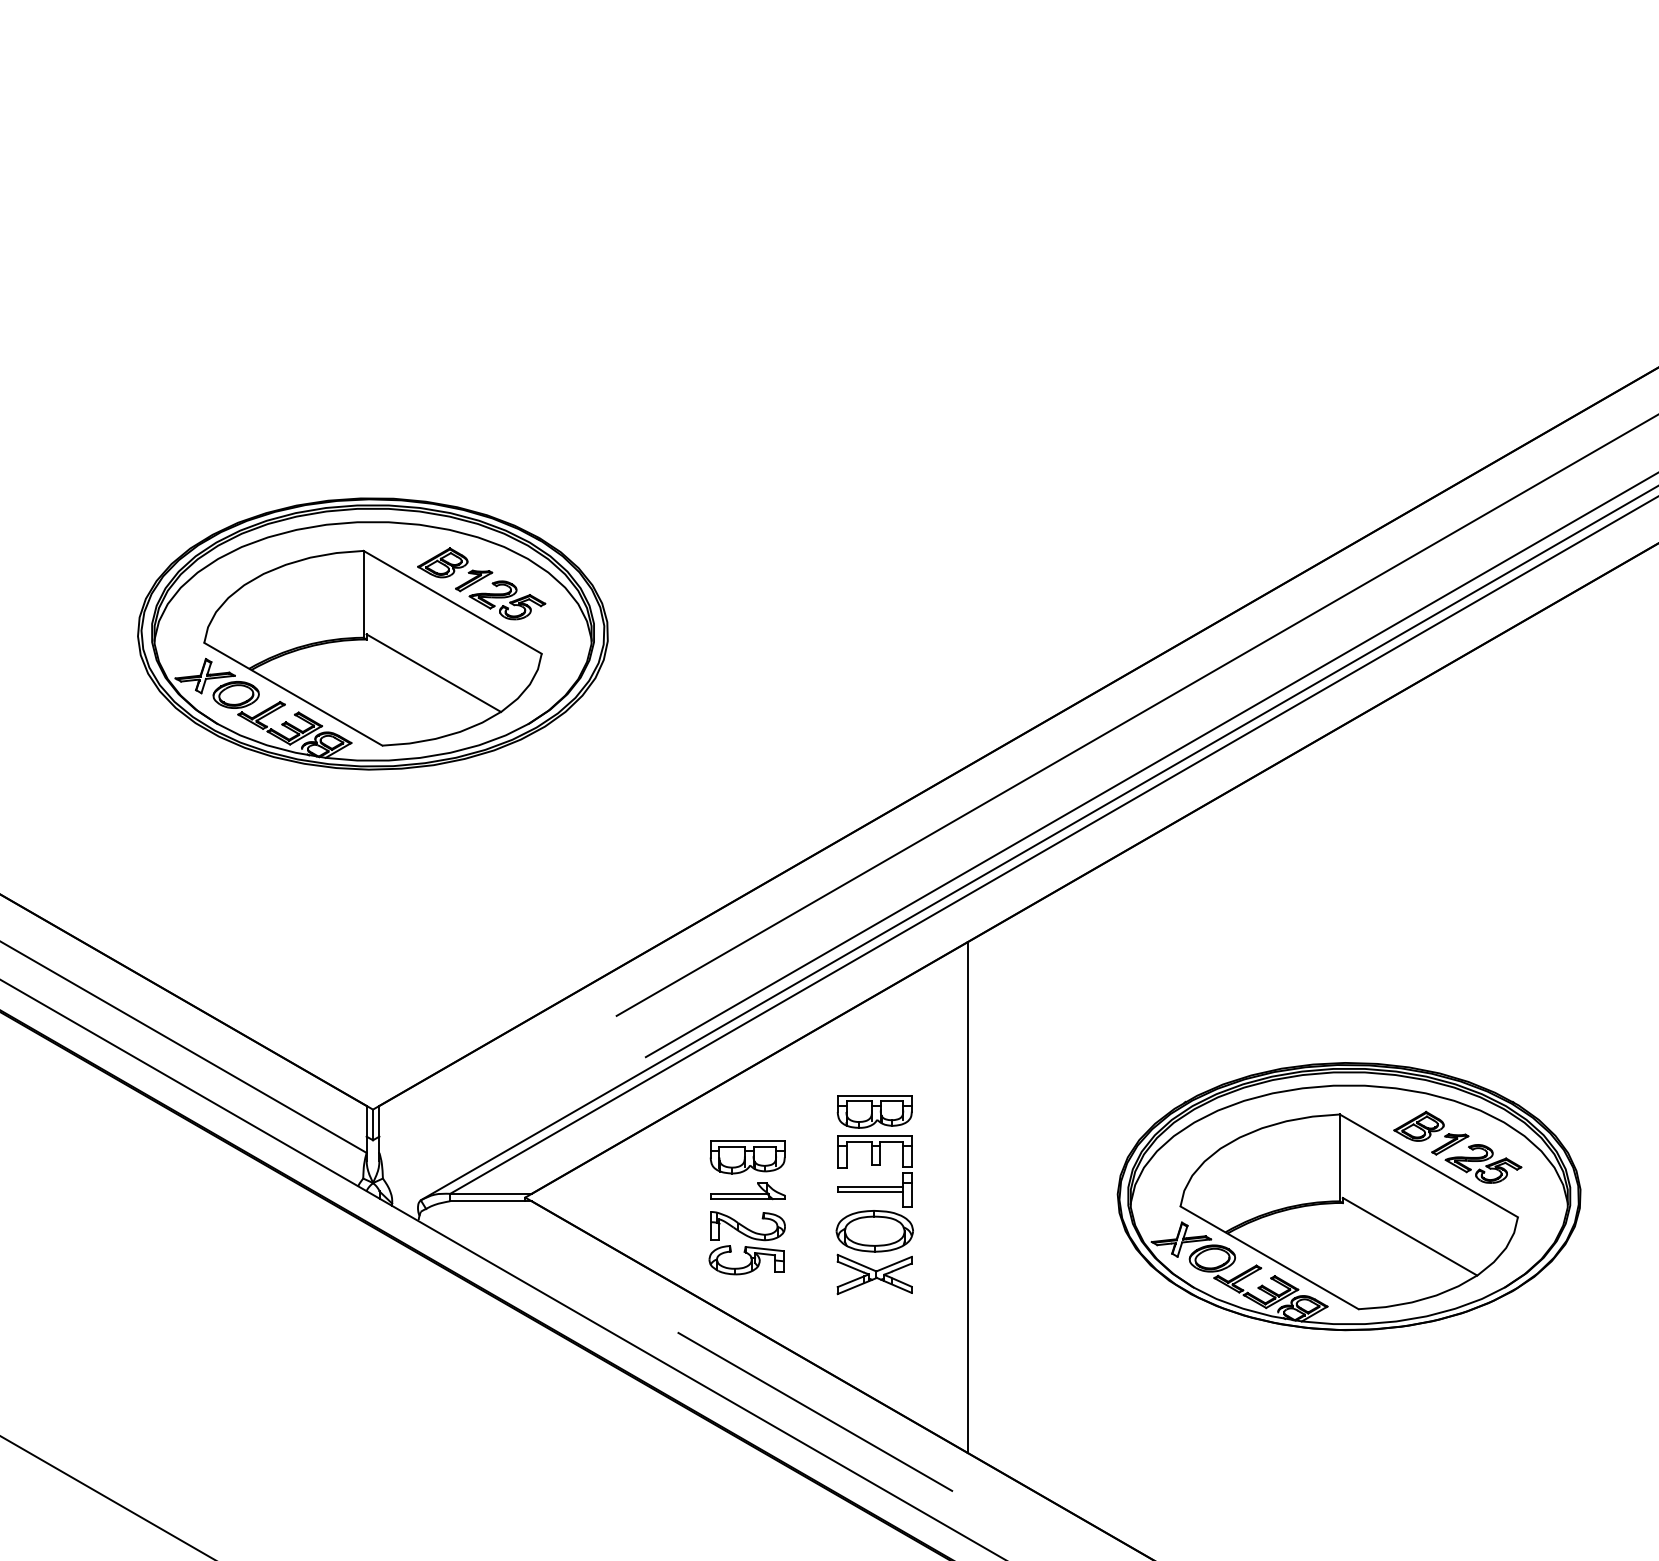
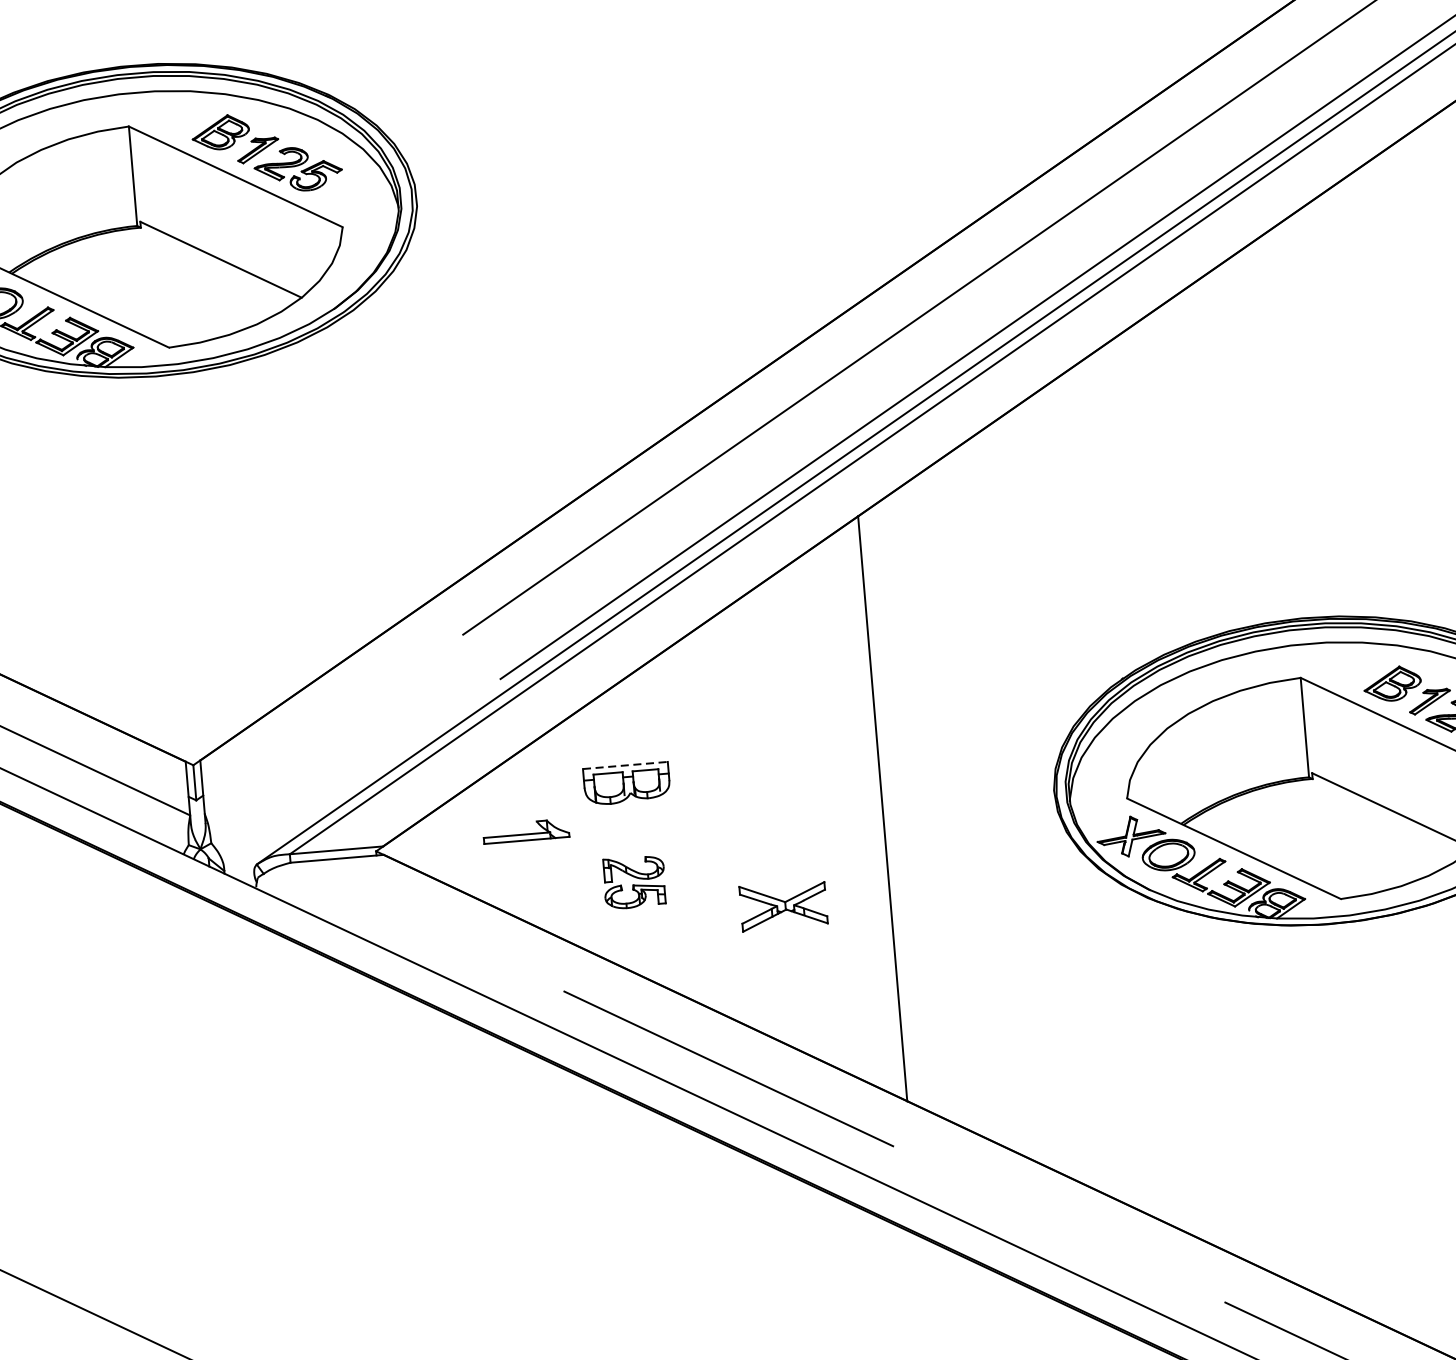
line: (748, 1141) -> (626, 765), solid -> dashed
part: (874, 1165) -> (772, 781), removed
part: (747, 1191) -> (525, 831), moved
part: (746, 1243) -> (633, 882), size x0.7

